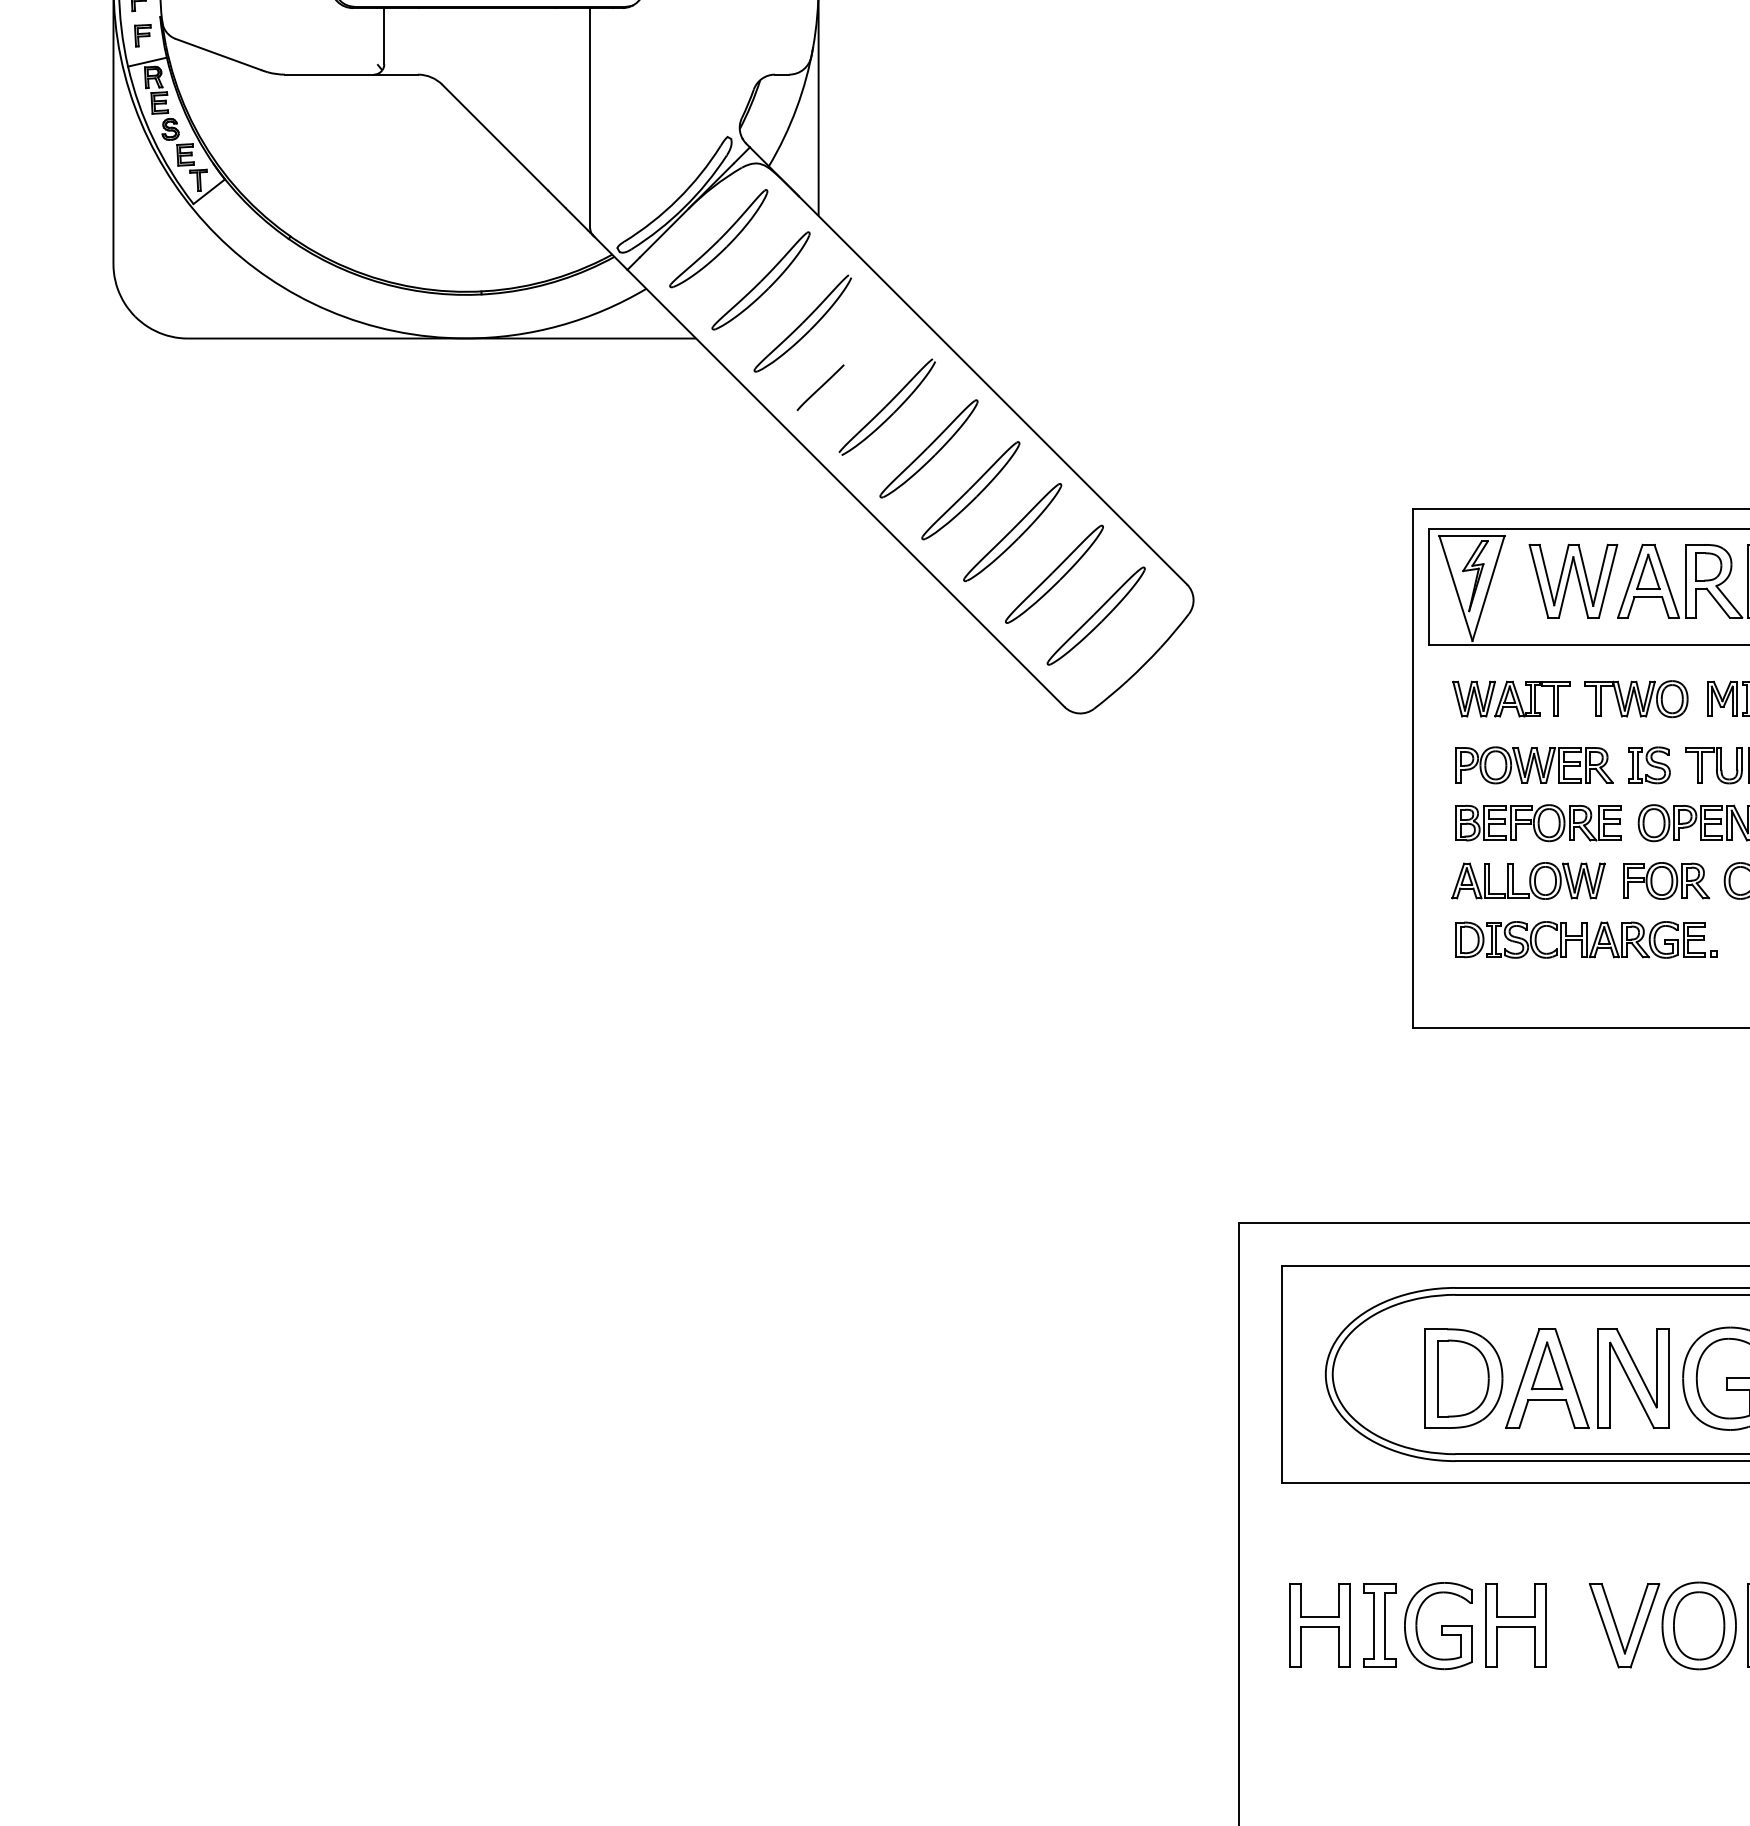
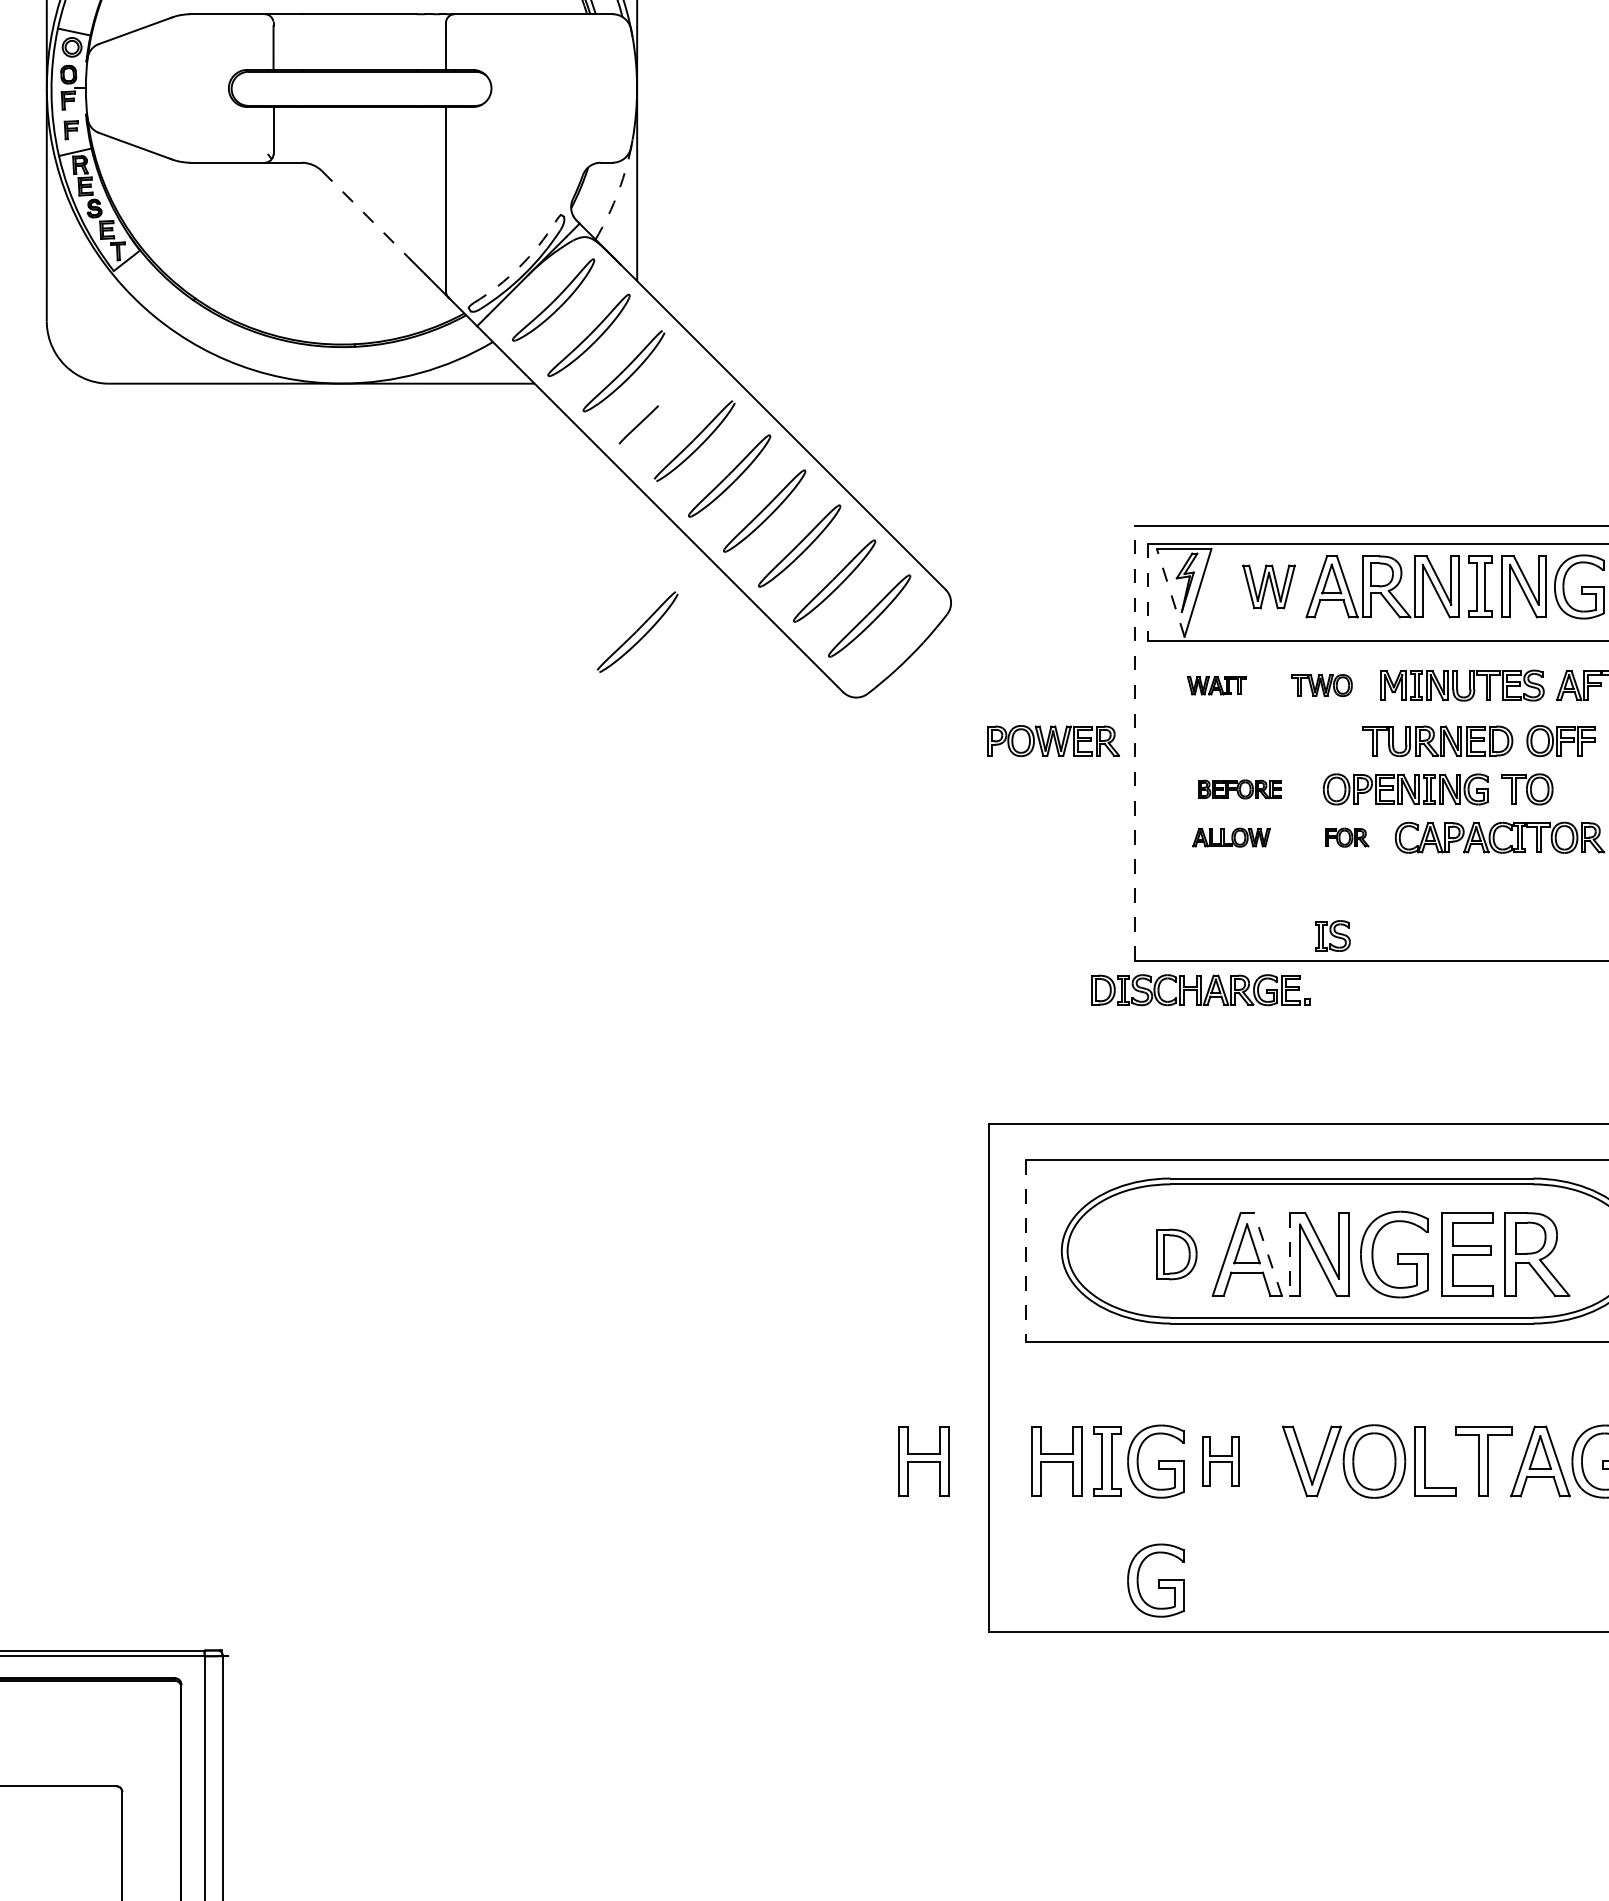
arc: (796, 108) -> (618, 191), solid -> dashed
line: (495, 137) -> (366, 215), solid -> dashed
arc: (678, 199) -> (519, 267), solid -> dashed
part: (1572, 580) -> (1268, 586), size x0.7
line: (1428, 587) -> (1147, 592), solid -> dashed
line: (1455, 587) -> (1170, 592), solid -> dashed
part: (819, 634) -> (637, 631), added
part: (1510, 699) -> (1216, 685), size x0.6
part: (1635, 699) -> (1321, 685), size x0.7
part: (1534, 764) -> (1053, 740), moved
part: (1649, 764) -> (1332, 935), moved
line: (1412, 767) -> (1134, 742), solid -> dashed
part: (1538, 823) -> (1239, 789), size x0.6
part: (1528, 880) -> (1231, 837), size x0.6
part: (1665, 880) -> (1346, 837), size x0.6
part: (1585, 940) -> (1200, 990), moved
line: (1282, 1375) -> (1025, 1251), solid -> dashed
part: (1462, 1378) -> (1176, 1254), size x0.6
line: (1572, 1378) -> (1268, 1254), solid -> dashed
line: (1597, 1379) -> (1289, 1255), solid -> dashed
part: (1160, 1625) -> (923, 1461), added
part: (1515, 1625) -> (1220, 1461), size x0.7
part: (1437, 1768) -> (1155, 1580), added

